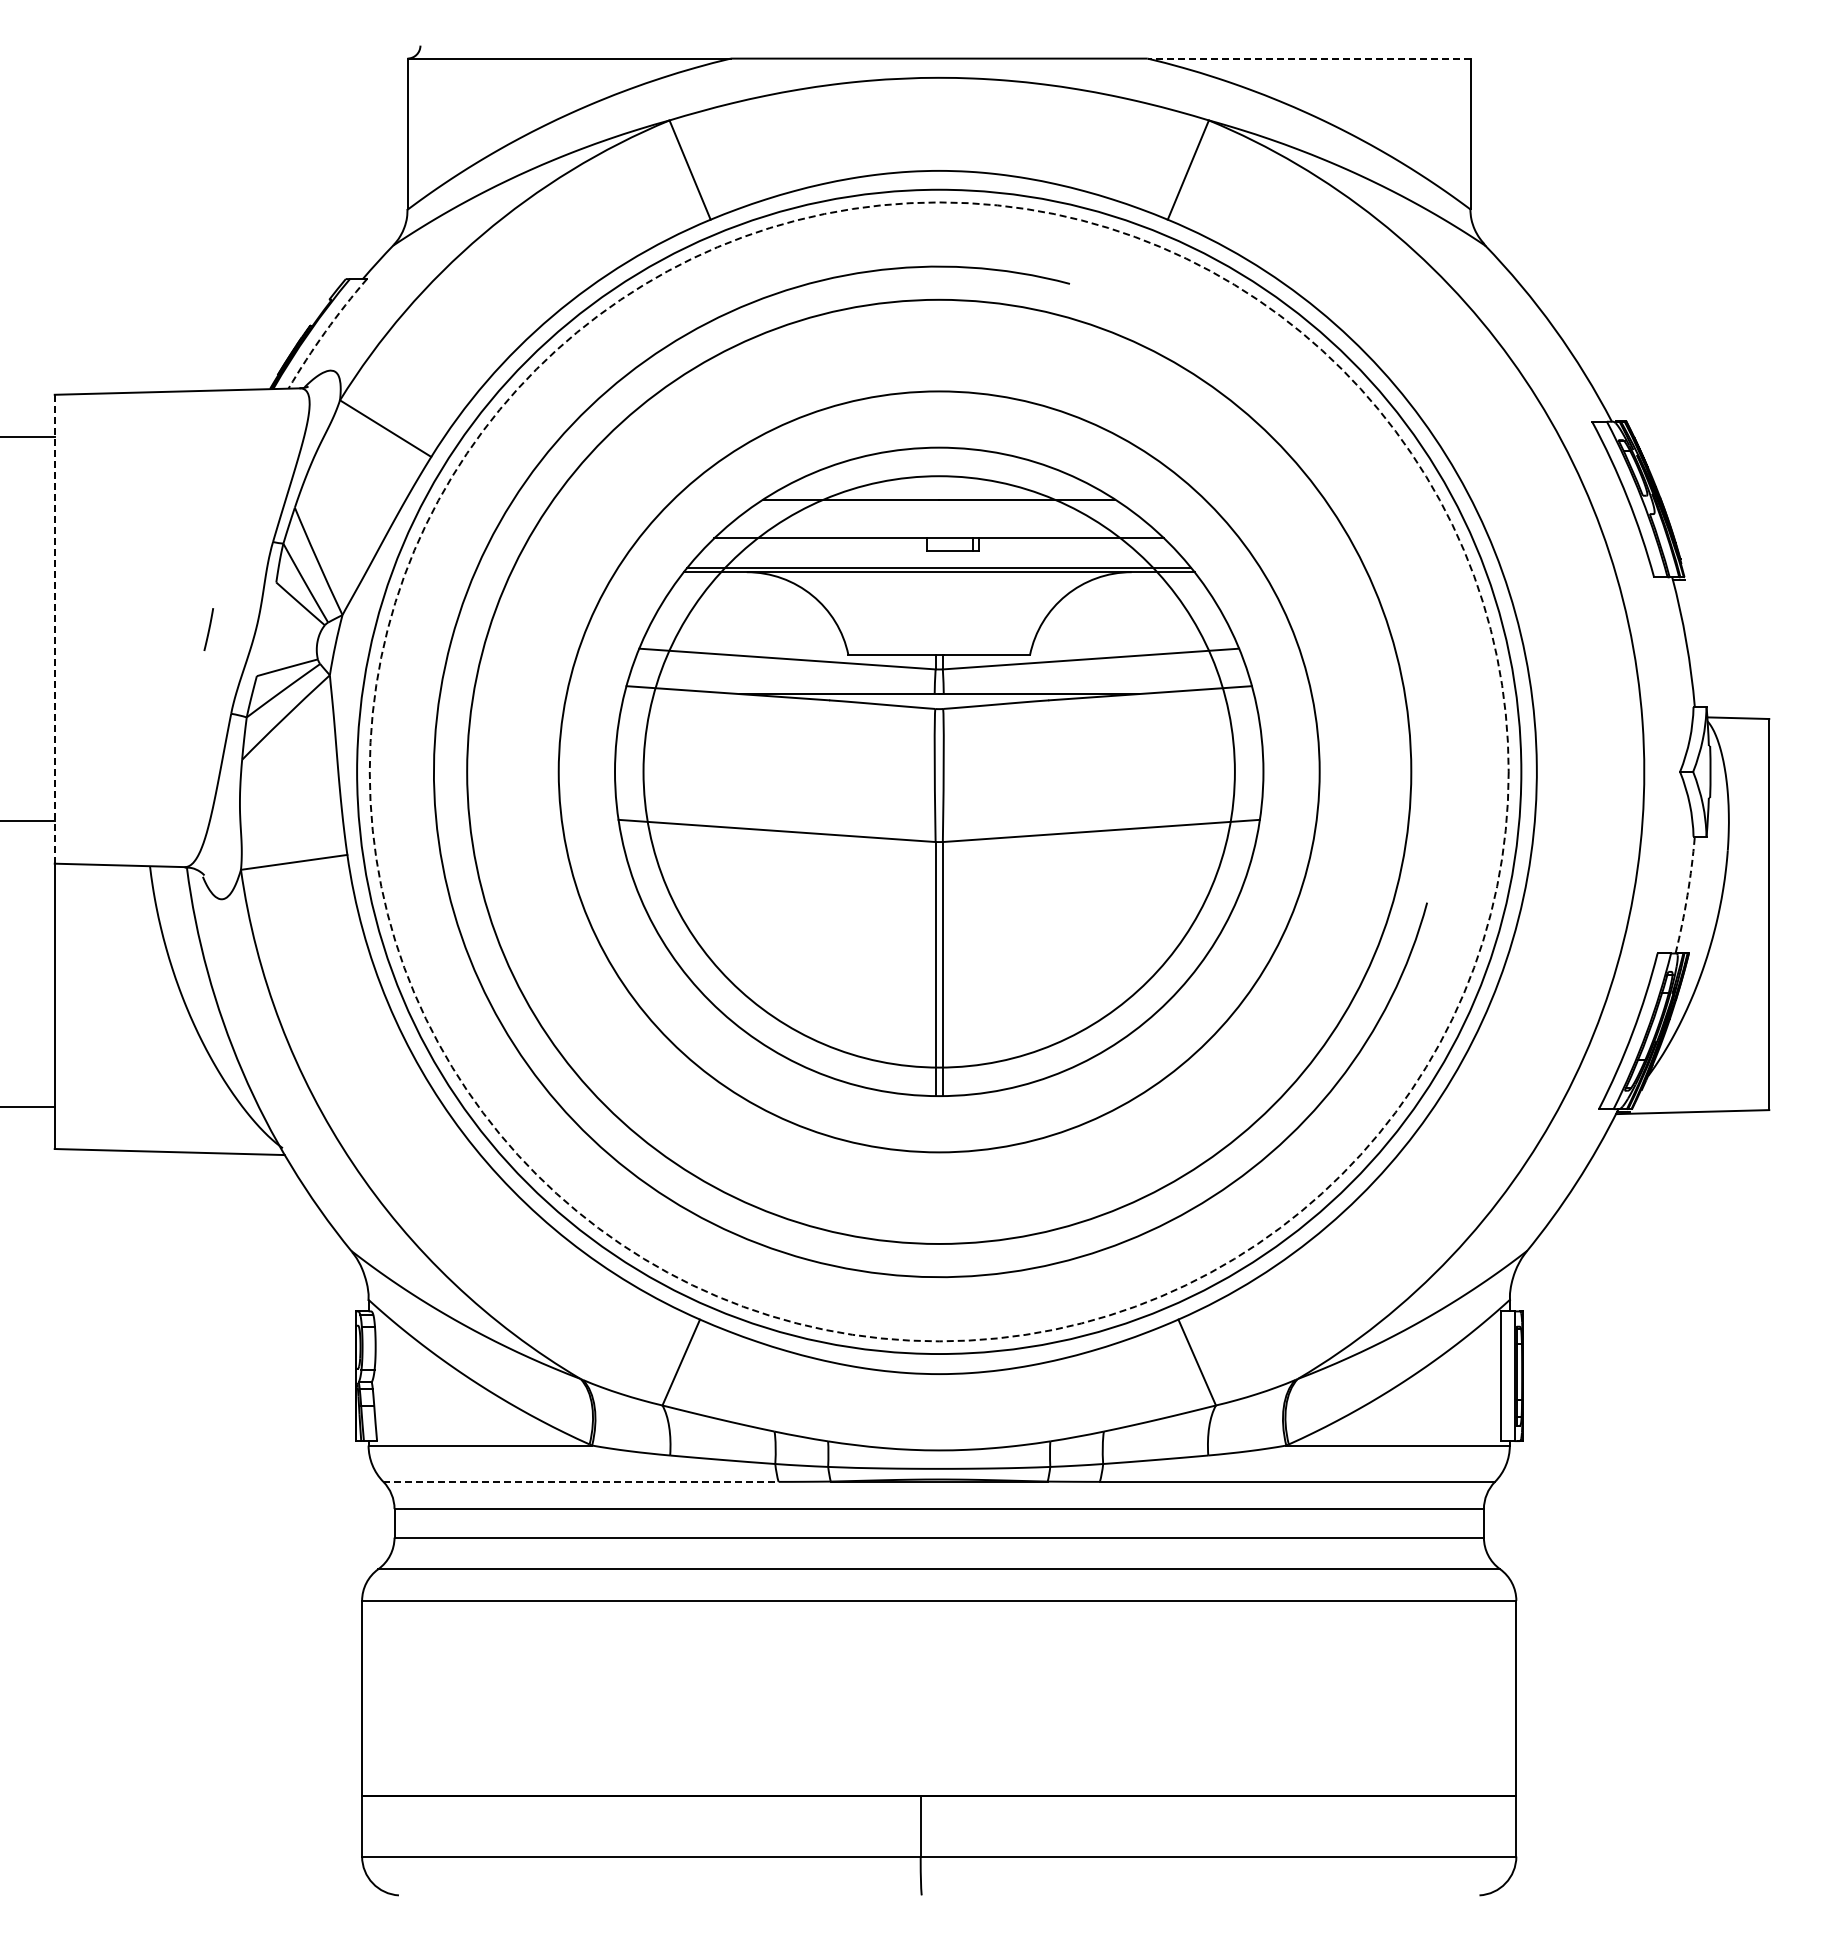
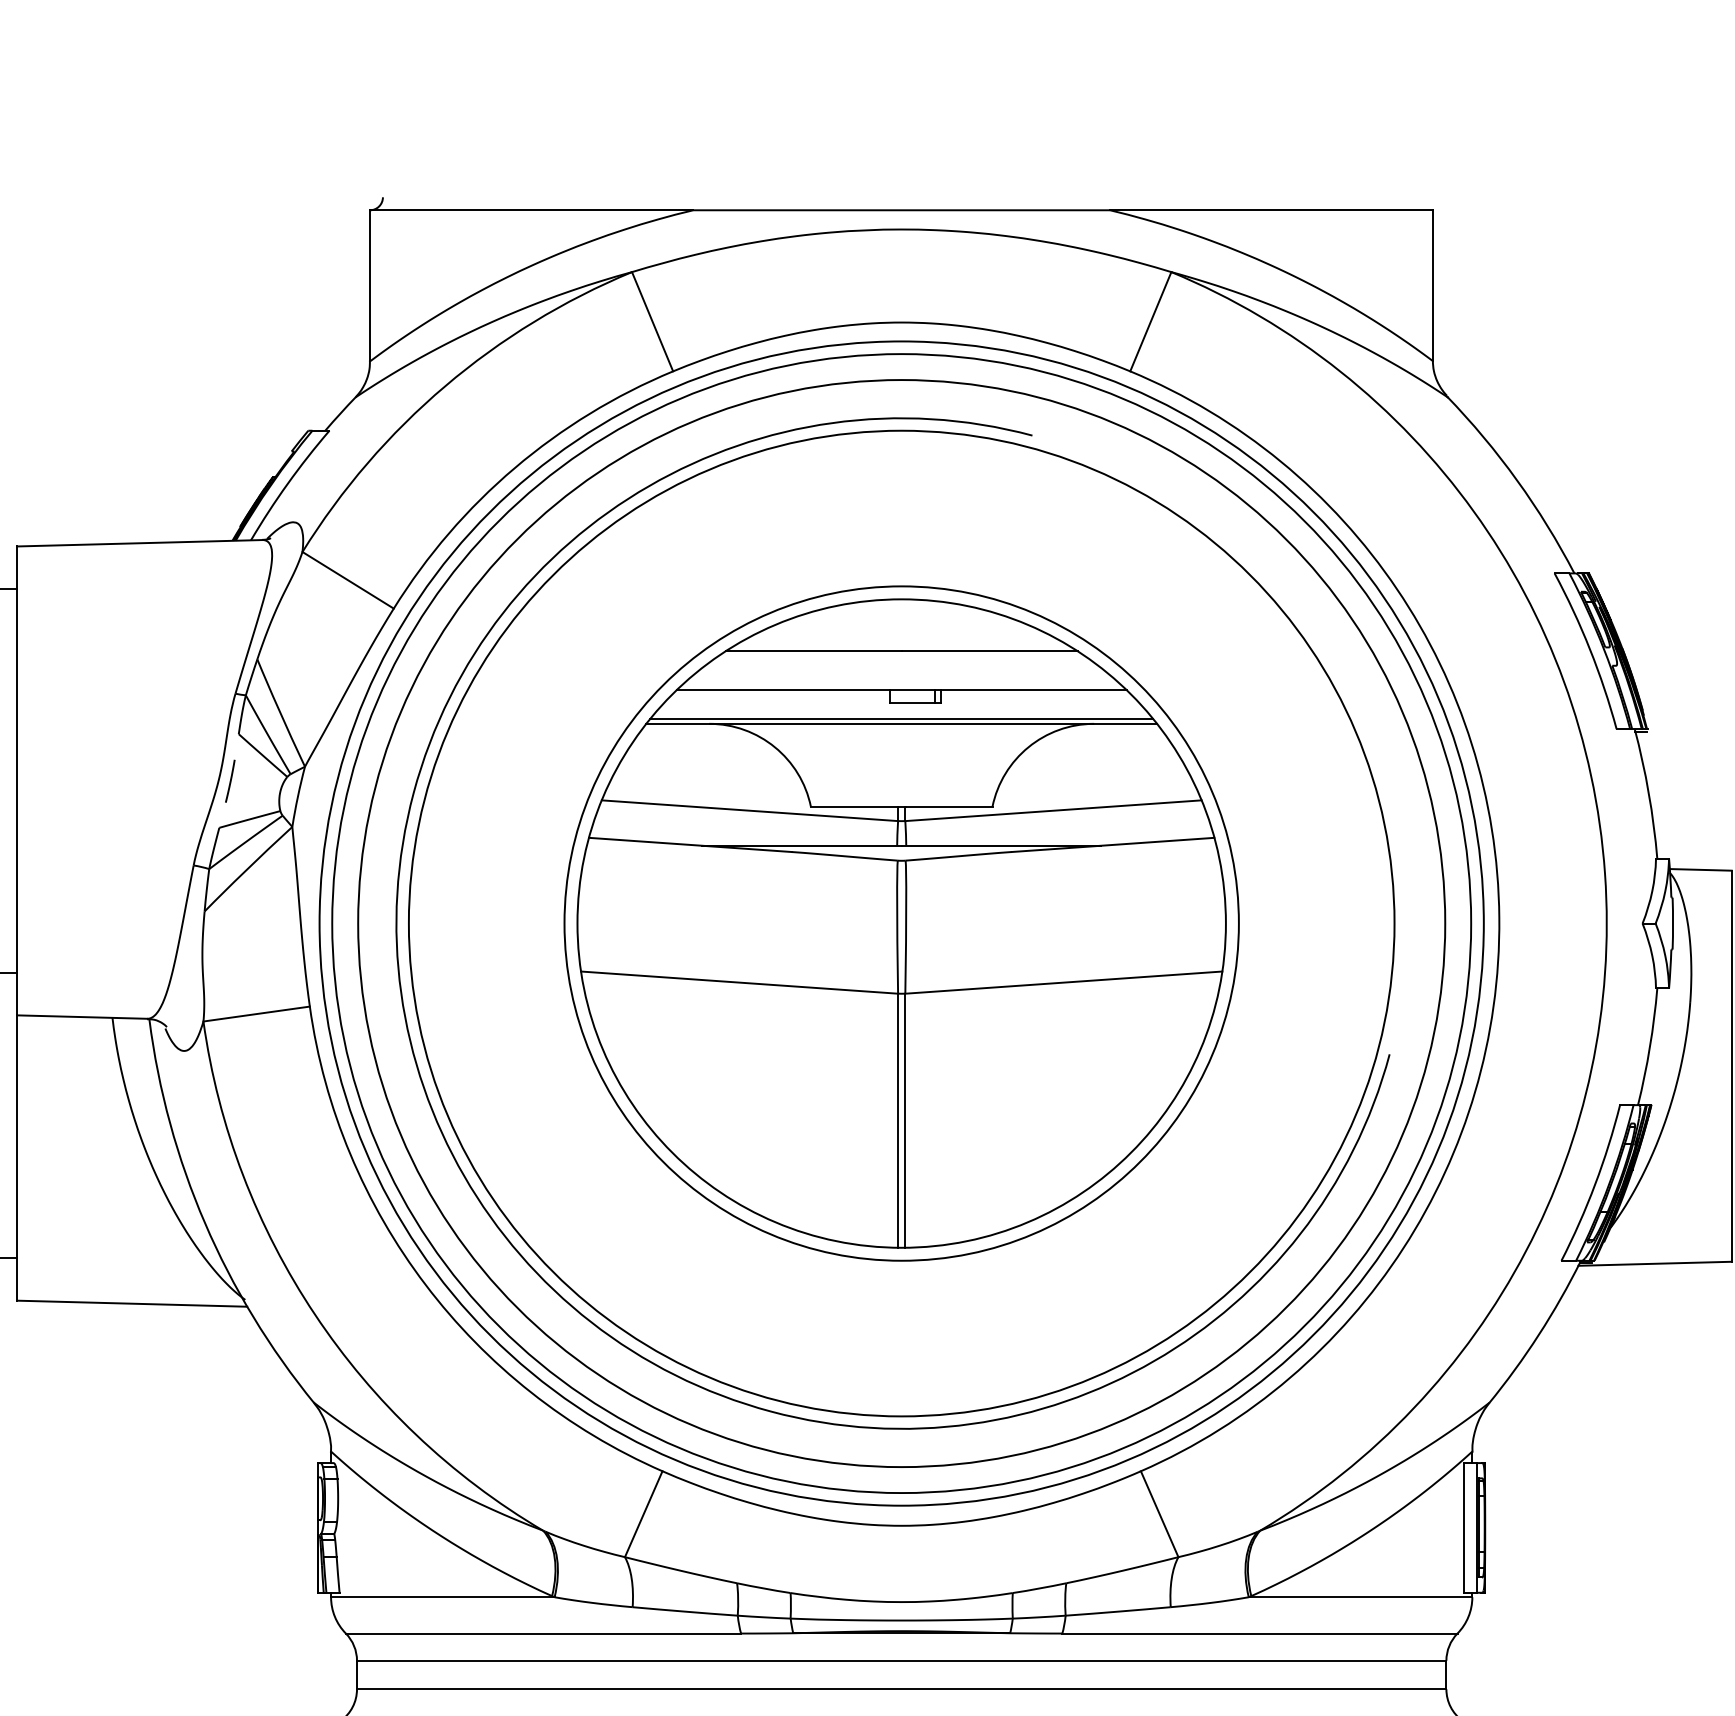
line: (1309, 58) -> (1271, 210), dashed -> solid
arc: (325, 332) -> (287, 484), dashed -> solid
line: (54, 629) -> (16, 781), dashed -> solid
line: (208, 629) -> (229, 781), moved
circle: (938, 771) -> (900, 923), dashed -> solid
circle: (938, 771) -> (900, 923), size x1.43
circle: (939, 771) -> (901, 923), size x0.71
circle: (939, 771) -> (901, 923), size x1.67
arc: (1687, 895) -> (1649, 1047), dashed -> solid
line: (581, 1481) -> (543, 1633), dashed -> solid

